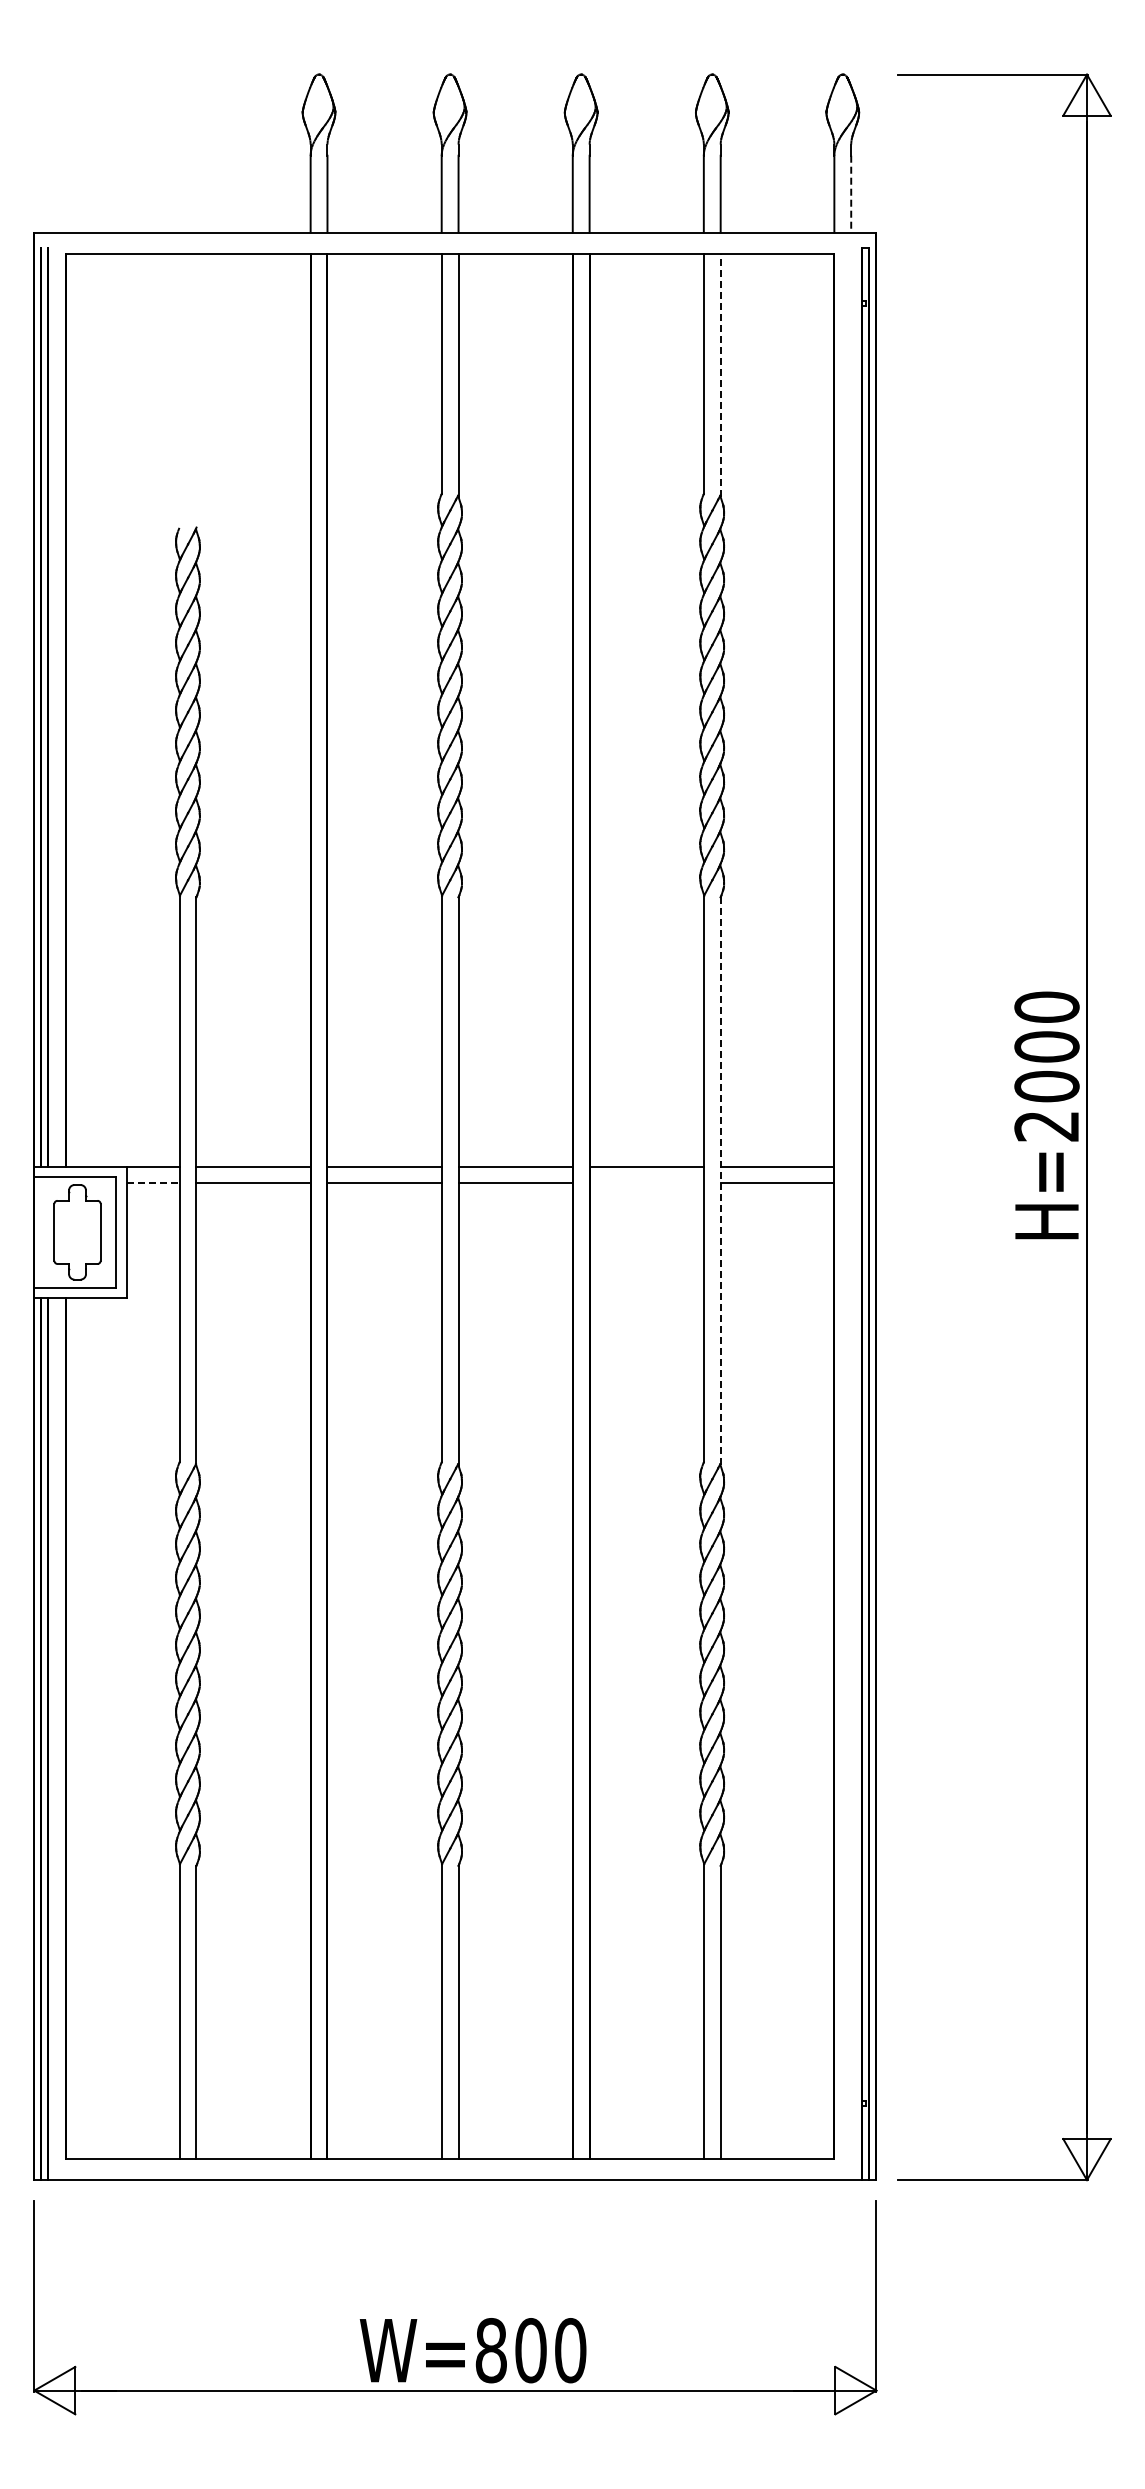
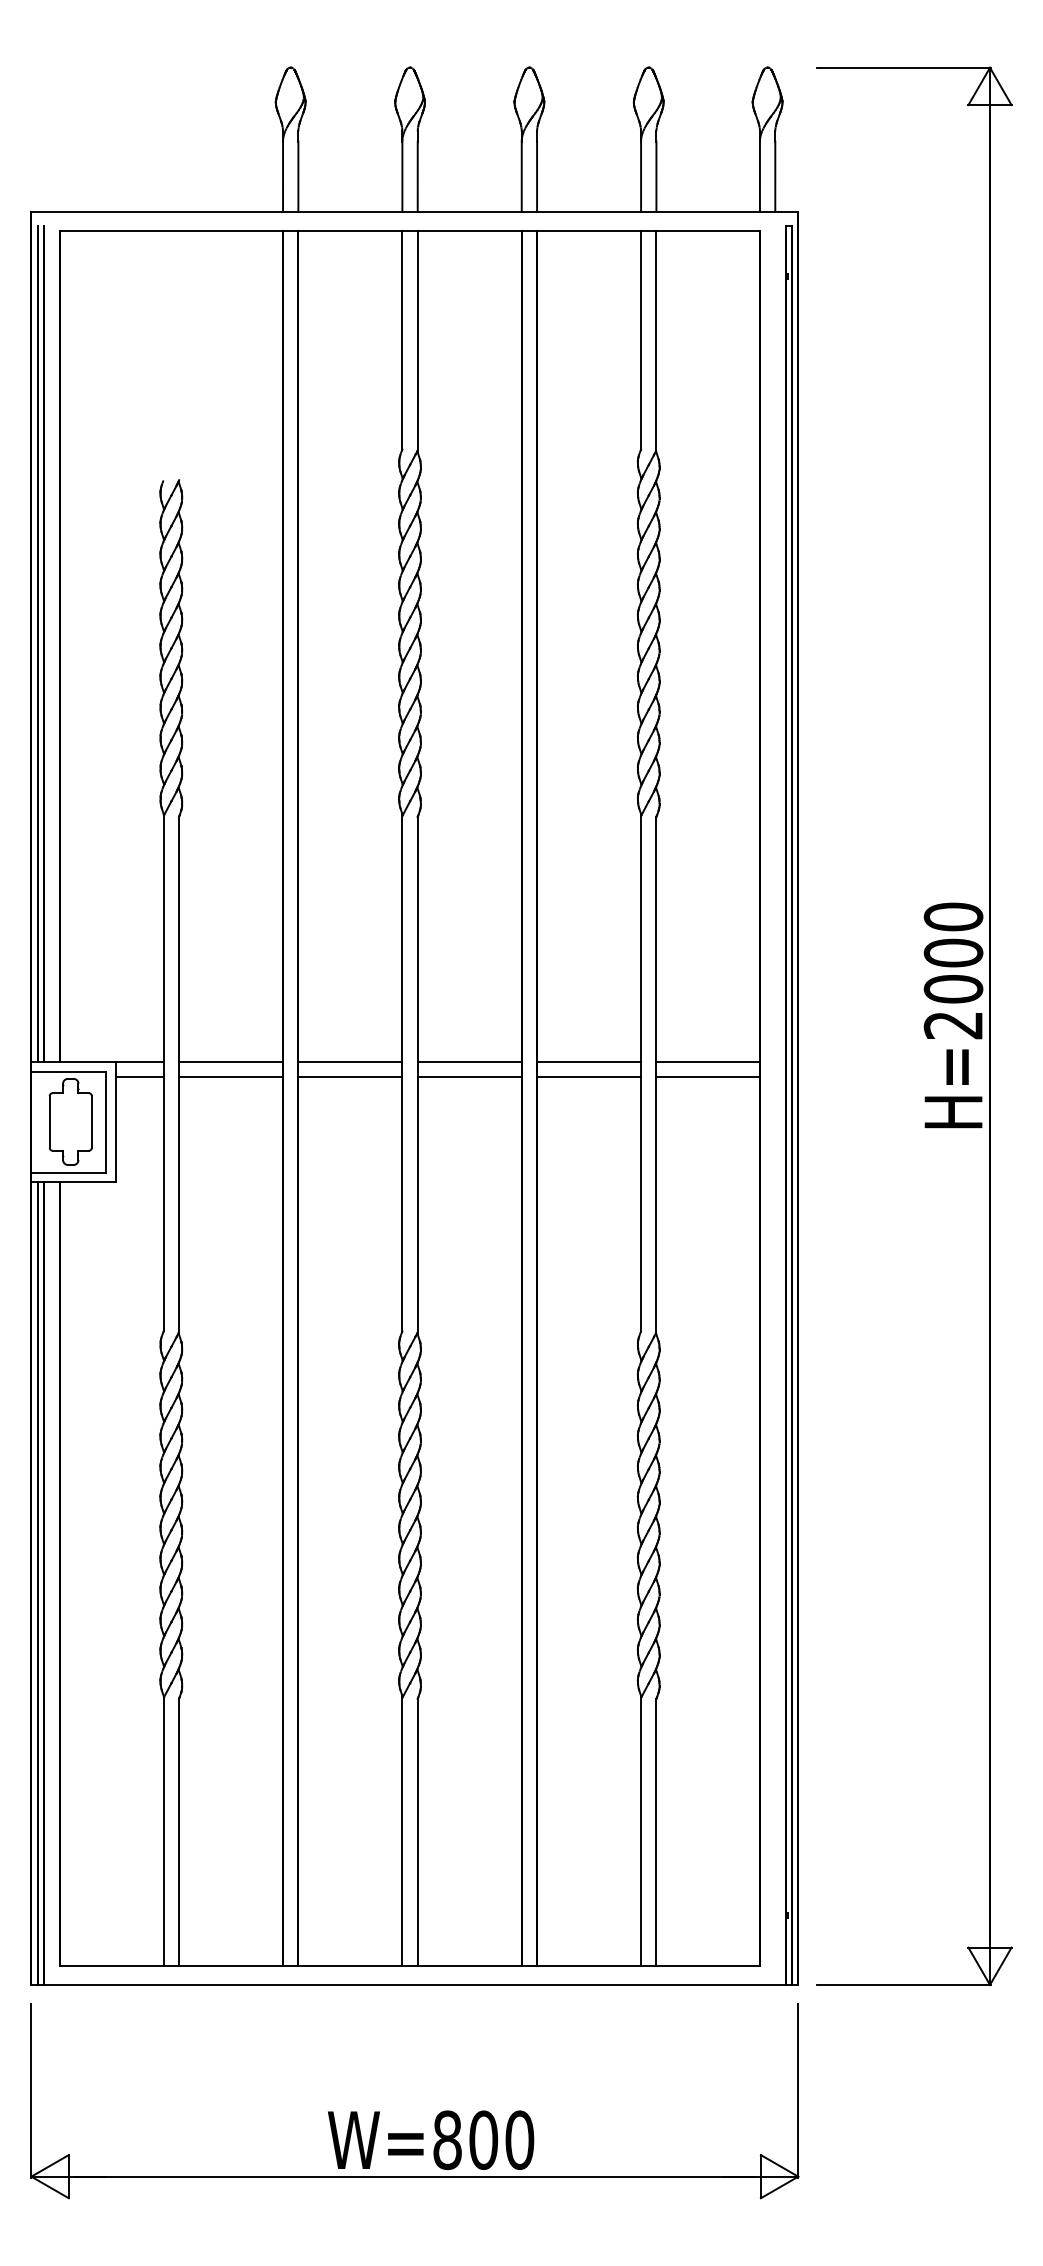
line: (851, 194) -> (775, 176), dashed -> solid
line: (720, 375) -> (656, 341), dashed -> solid
line: (720, 1181) -> (656, 1075), dashed -> solid
line: (153, 1182) -> (139, 1076), dashed -> solid
line: (646, 1182) -> (588, 1076), added

